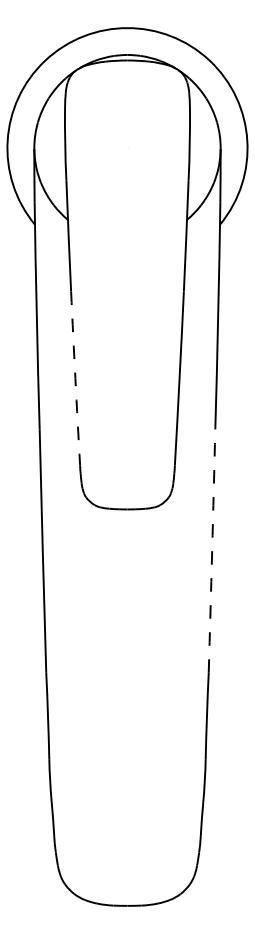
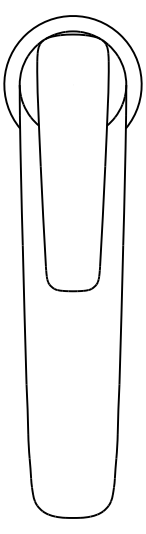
arc: (75, 378) -> (43, 216), dashed -> solid
arc: (212, 551) -> (121, 315), dashed -> solid

